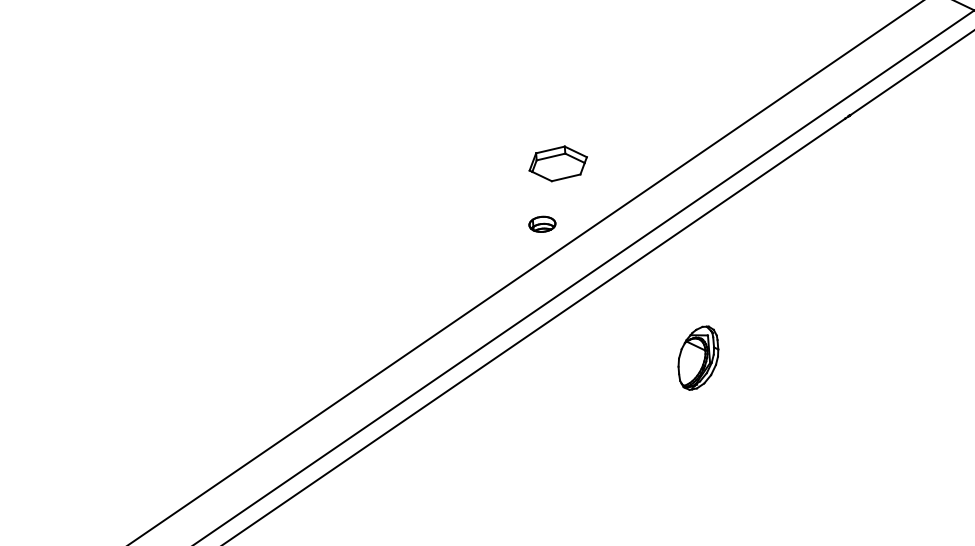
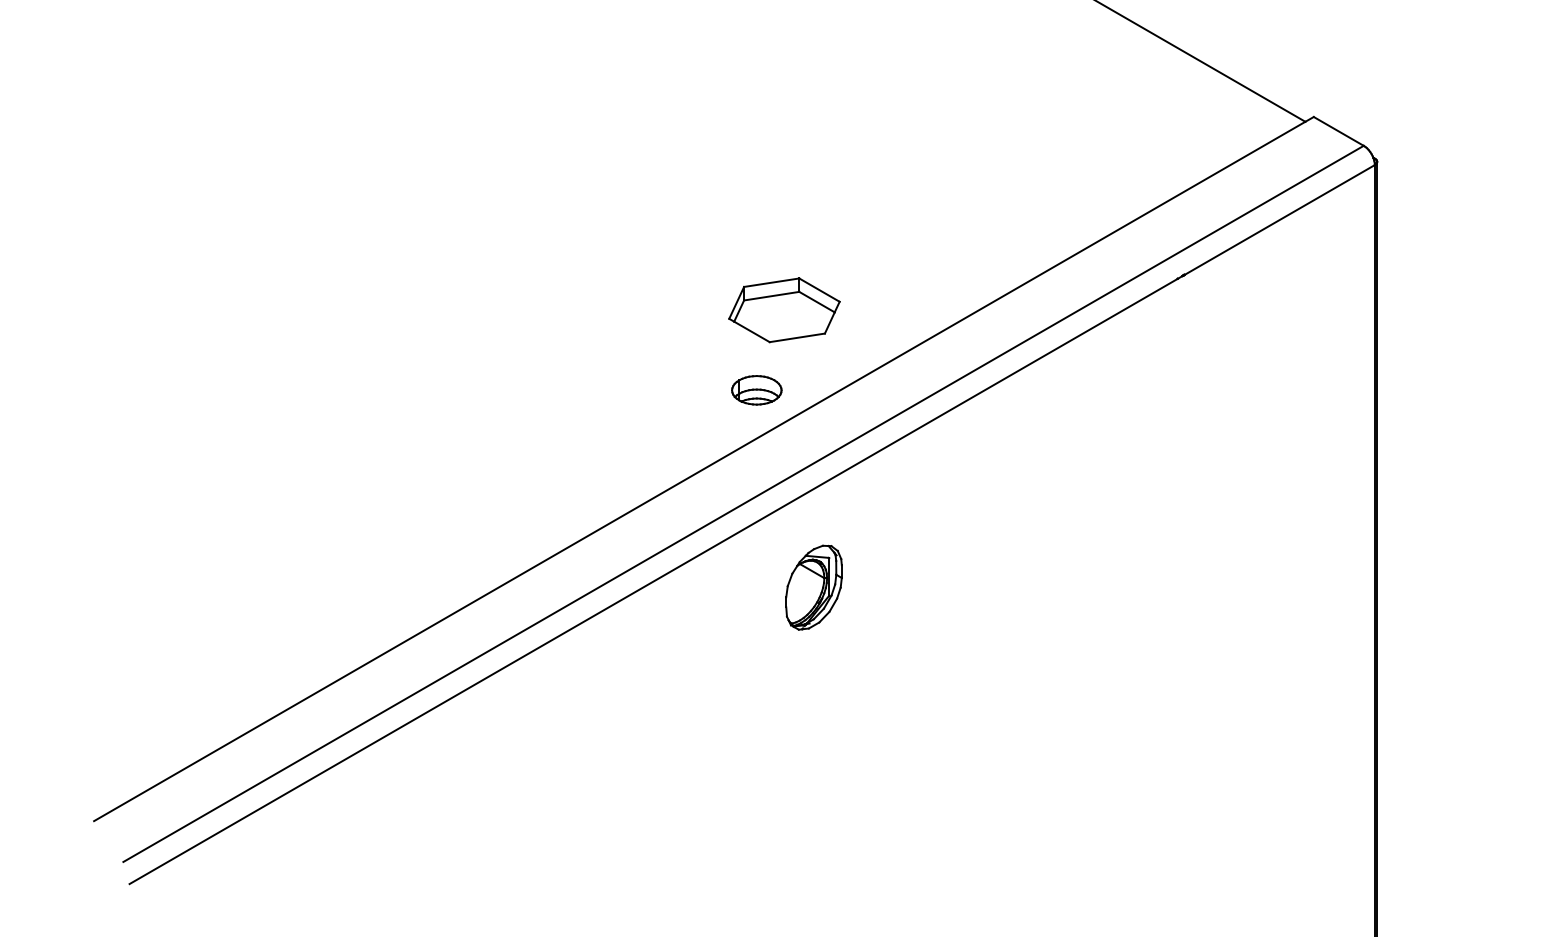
part: (558, 163) -> (784, 309), size x1.4
part: (542, 224) -> (756, 390), size x1.4
part: (698, 358) -> (813, 587), moved

